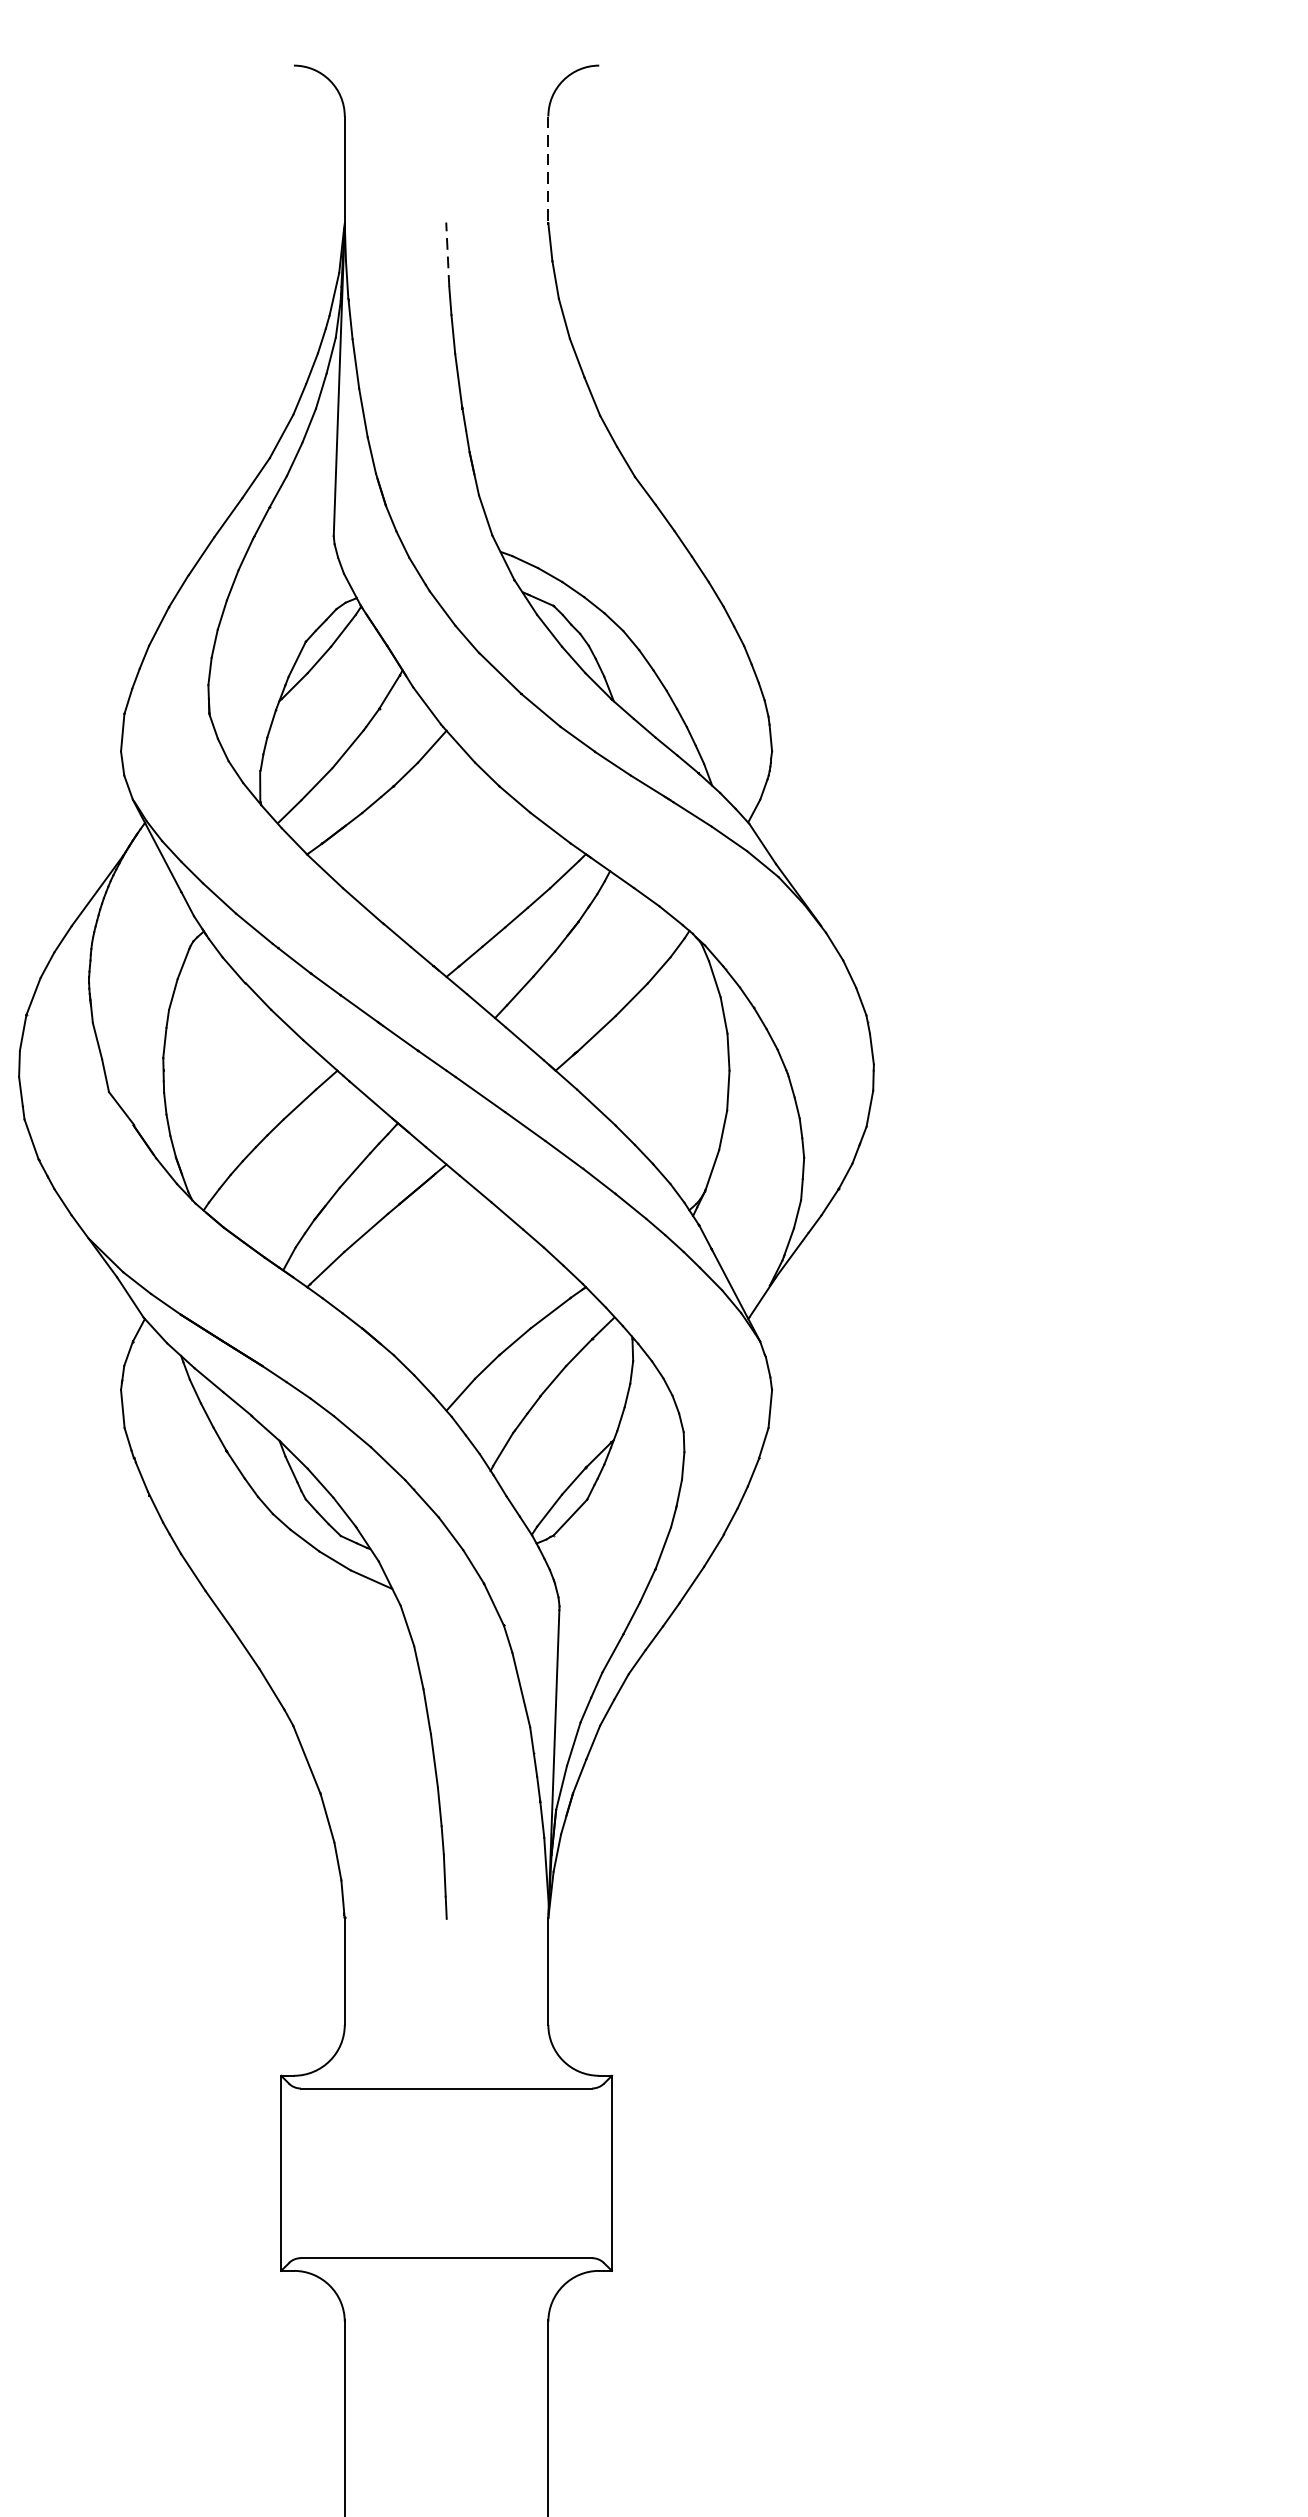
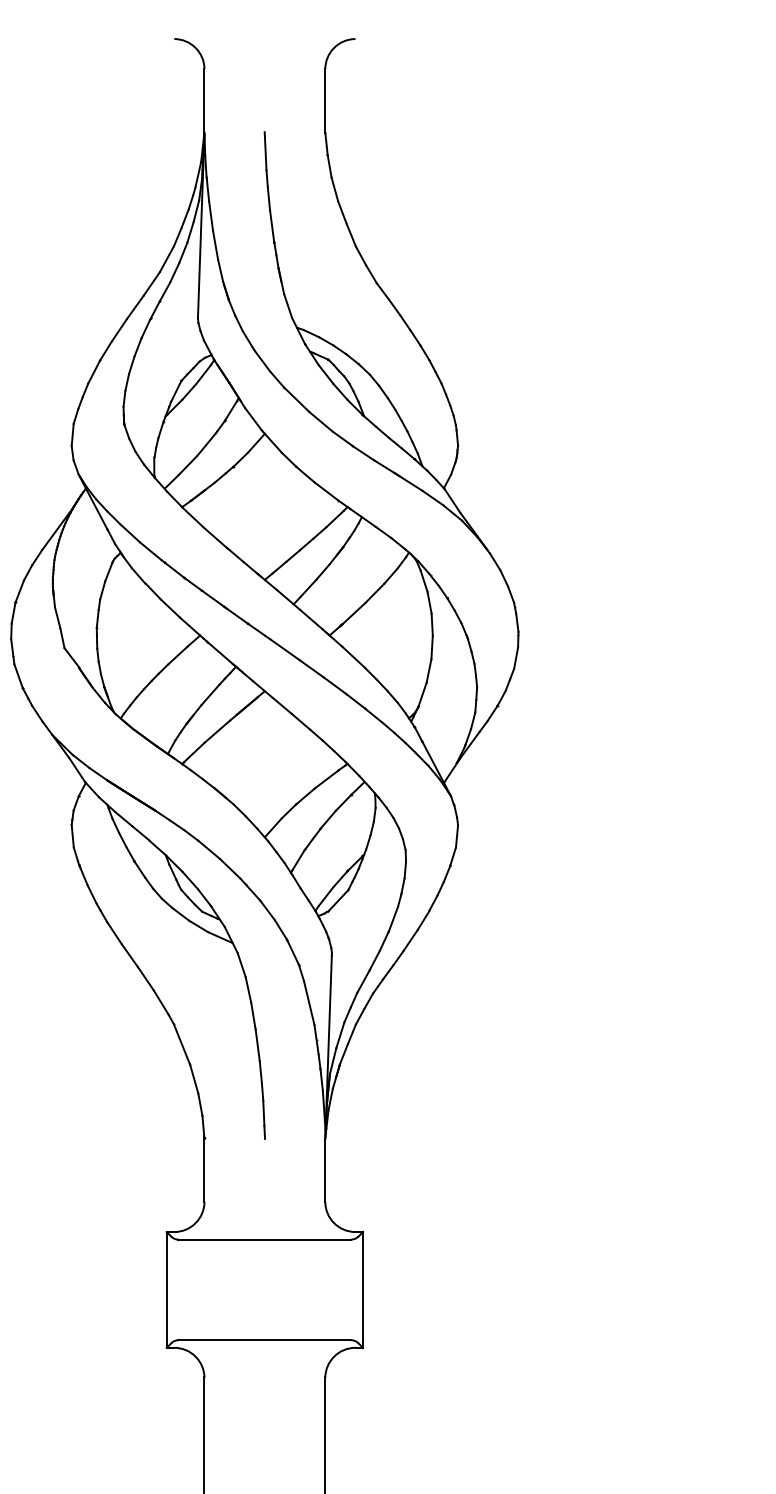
line: (548, 169) -> (325, 100), dashed -> solid
line: (447, 253) -> (265, 150), dashed -> solid

